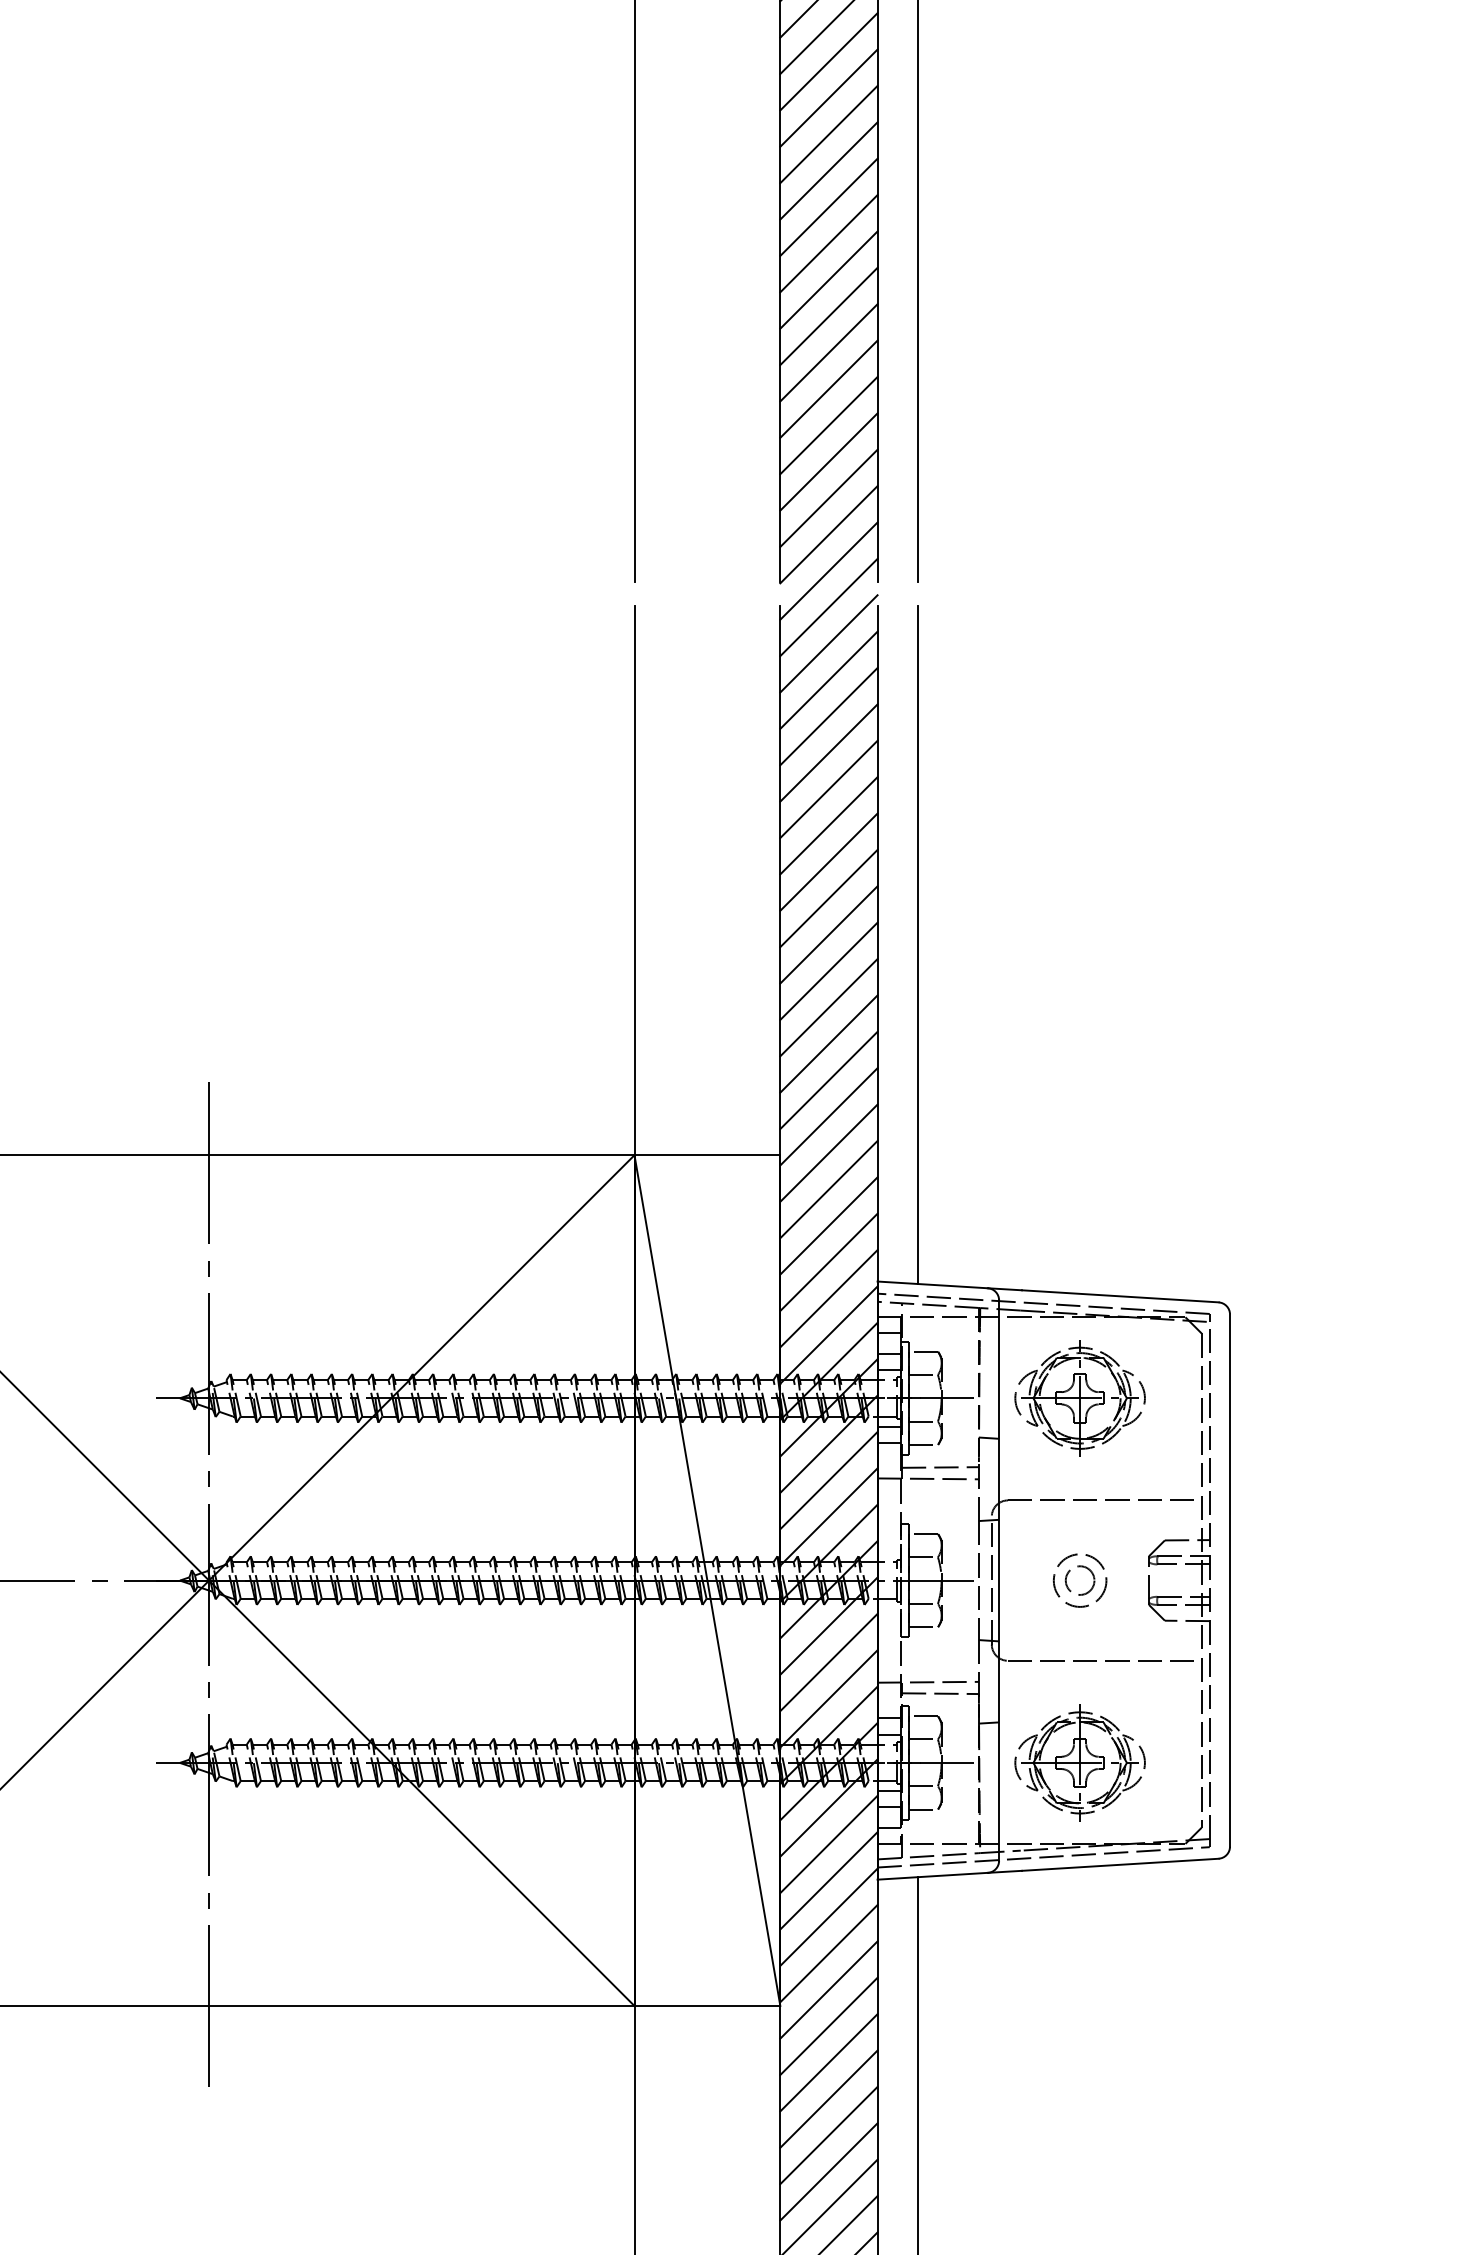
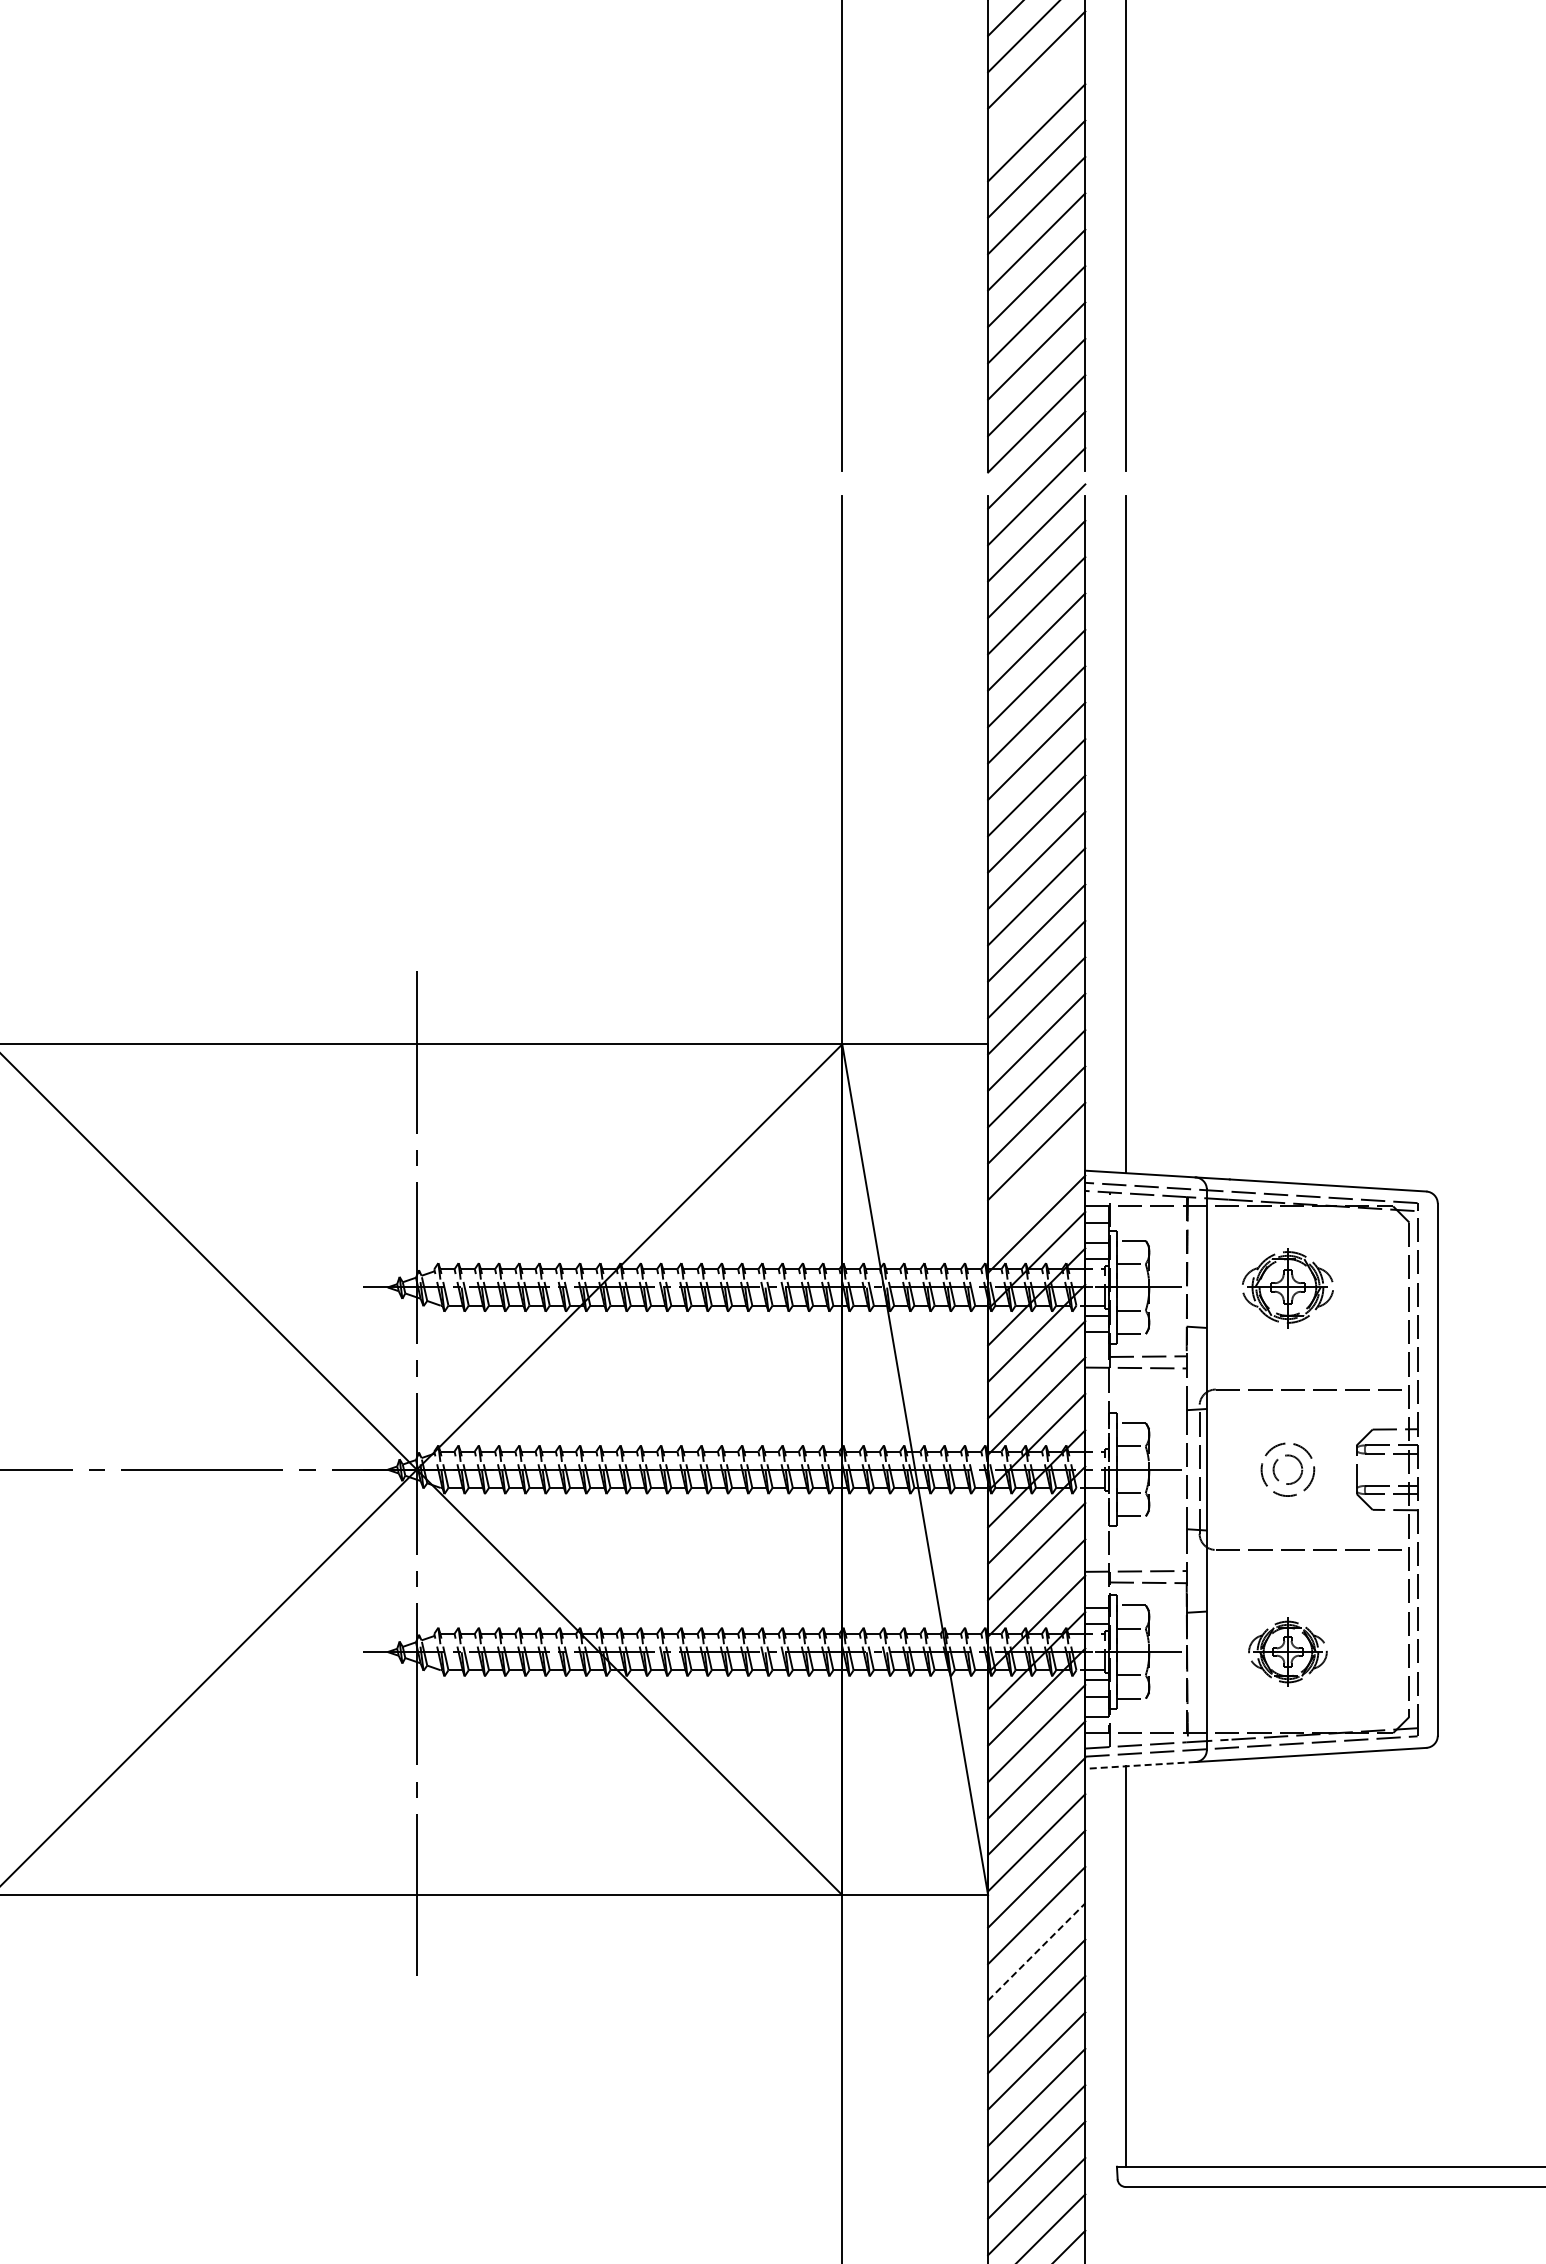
line: (828, 207) -> (1036, 96), removed
line: (828, 1298) -> (1036, 1187), removed
part: (1079, 1398) -> (1287, 1287), size x0.7
part: (1079, 1762) -> (1287, 1651), size x0.6
line: (931, 1876) -> (1139, 1765), solid -> dashed
line: (828, 2062) -> (1036, 1951), solid -> dashed

